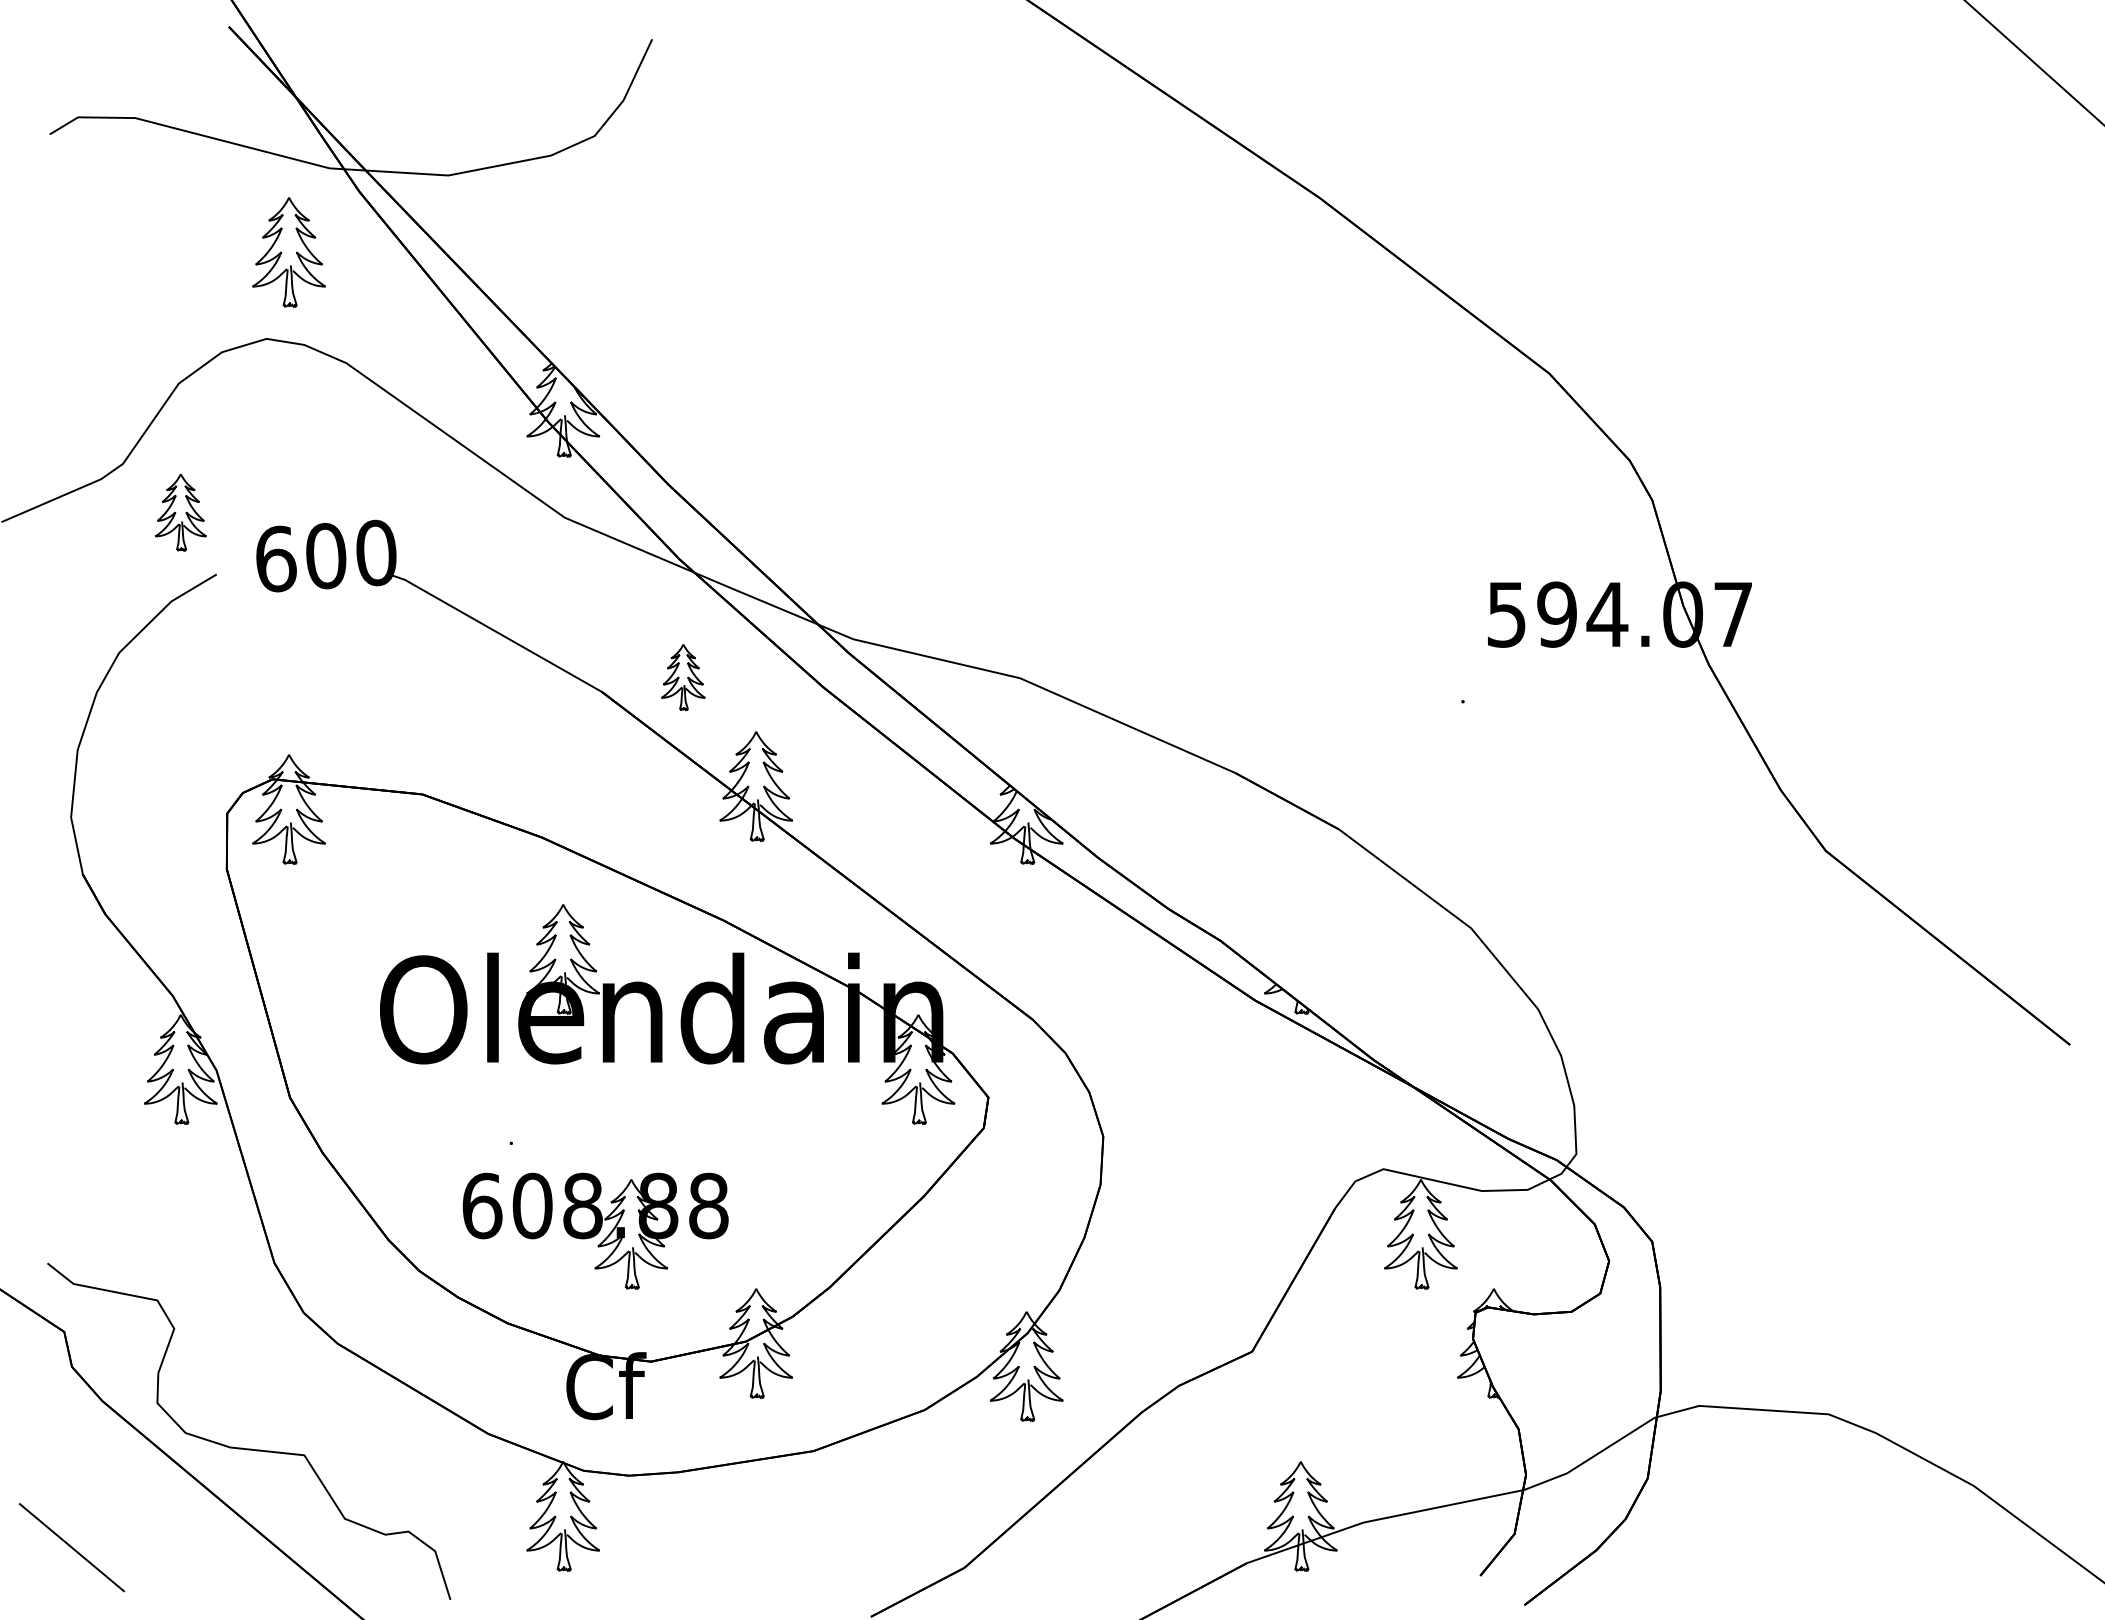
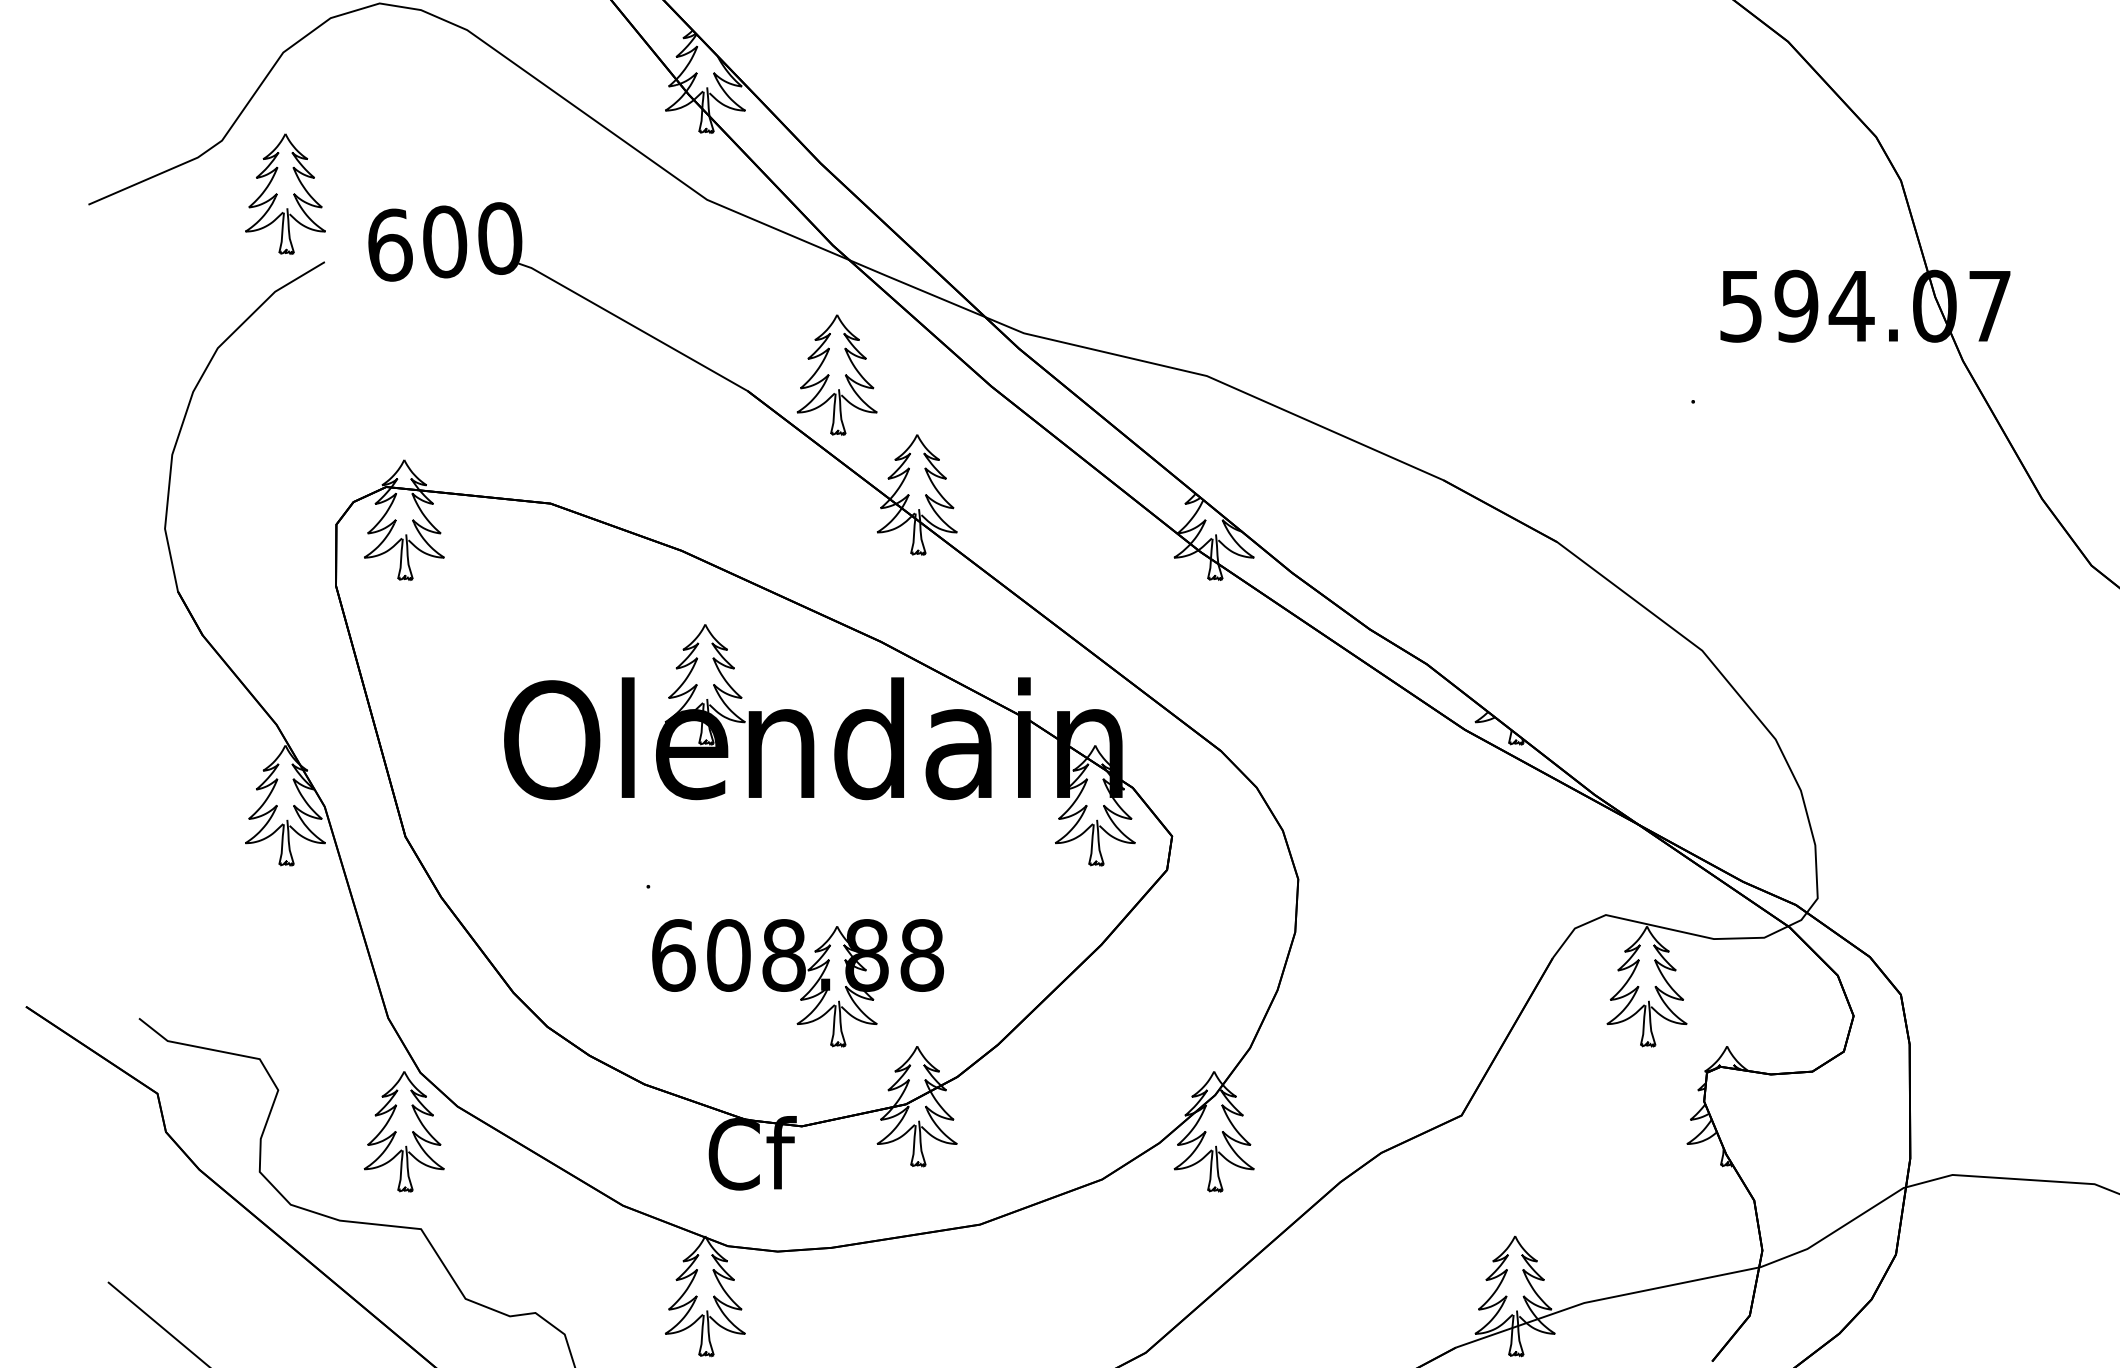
part: (180, 512) -> (285, 194), size x1.43
part: (683, 677) -> (837, 375), size x1.67
part: (595, 1230) -> (797, 982), moved
part: (288, 1366) -> (403, 1131), added

